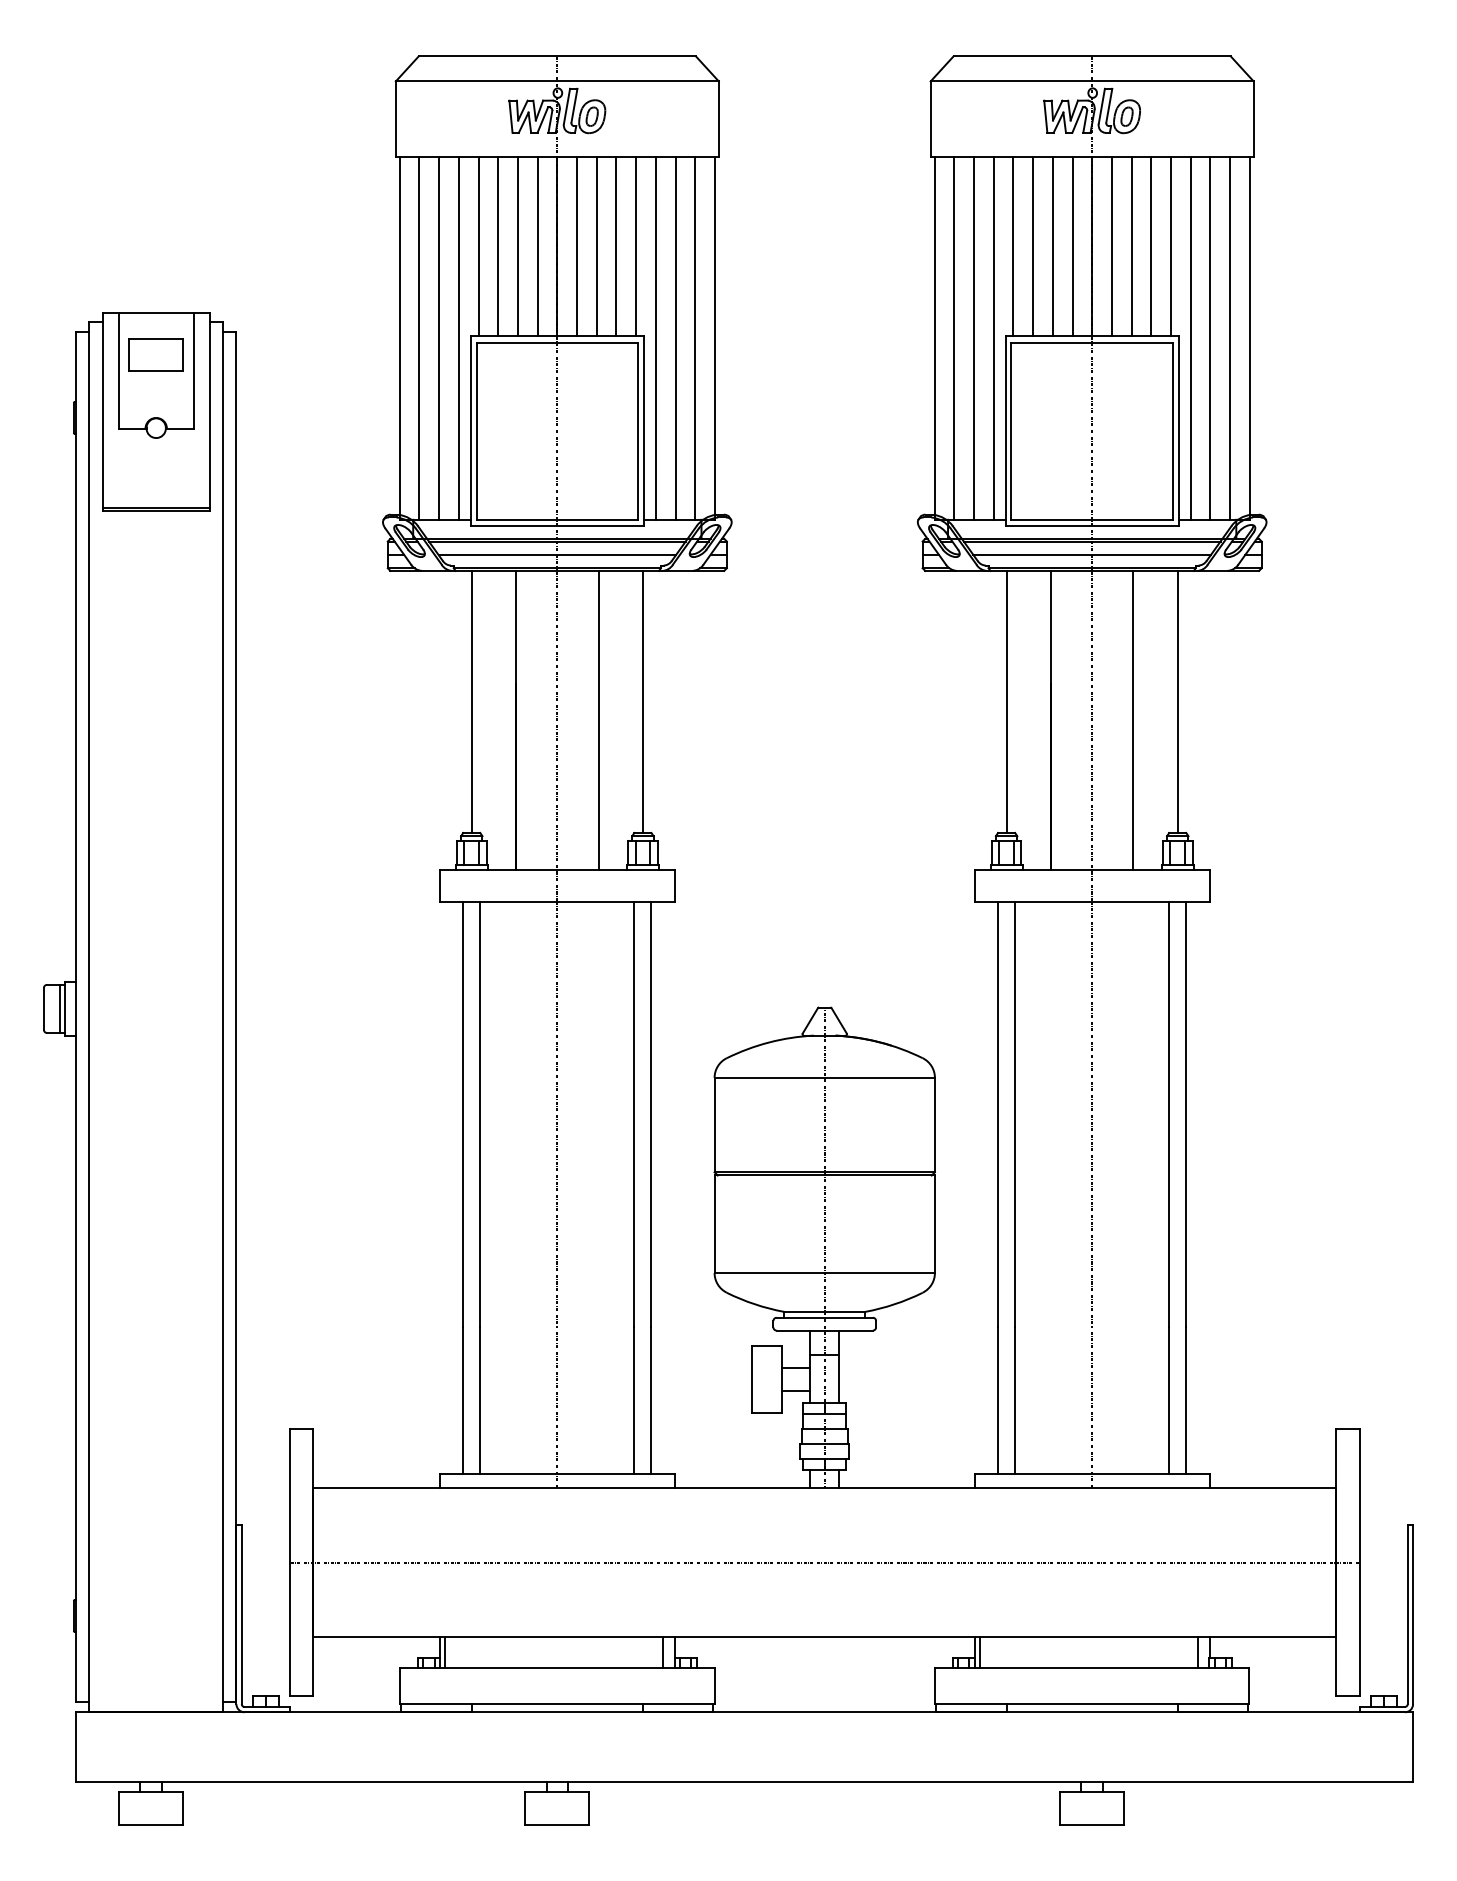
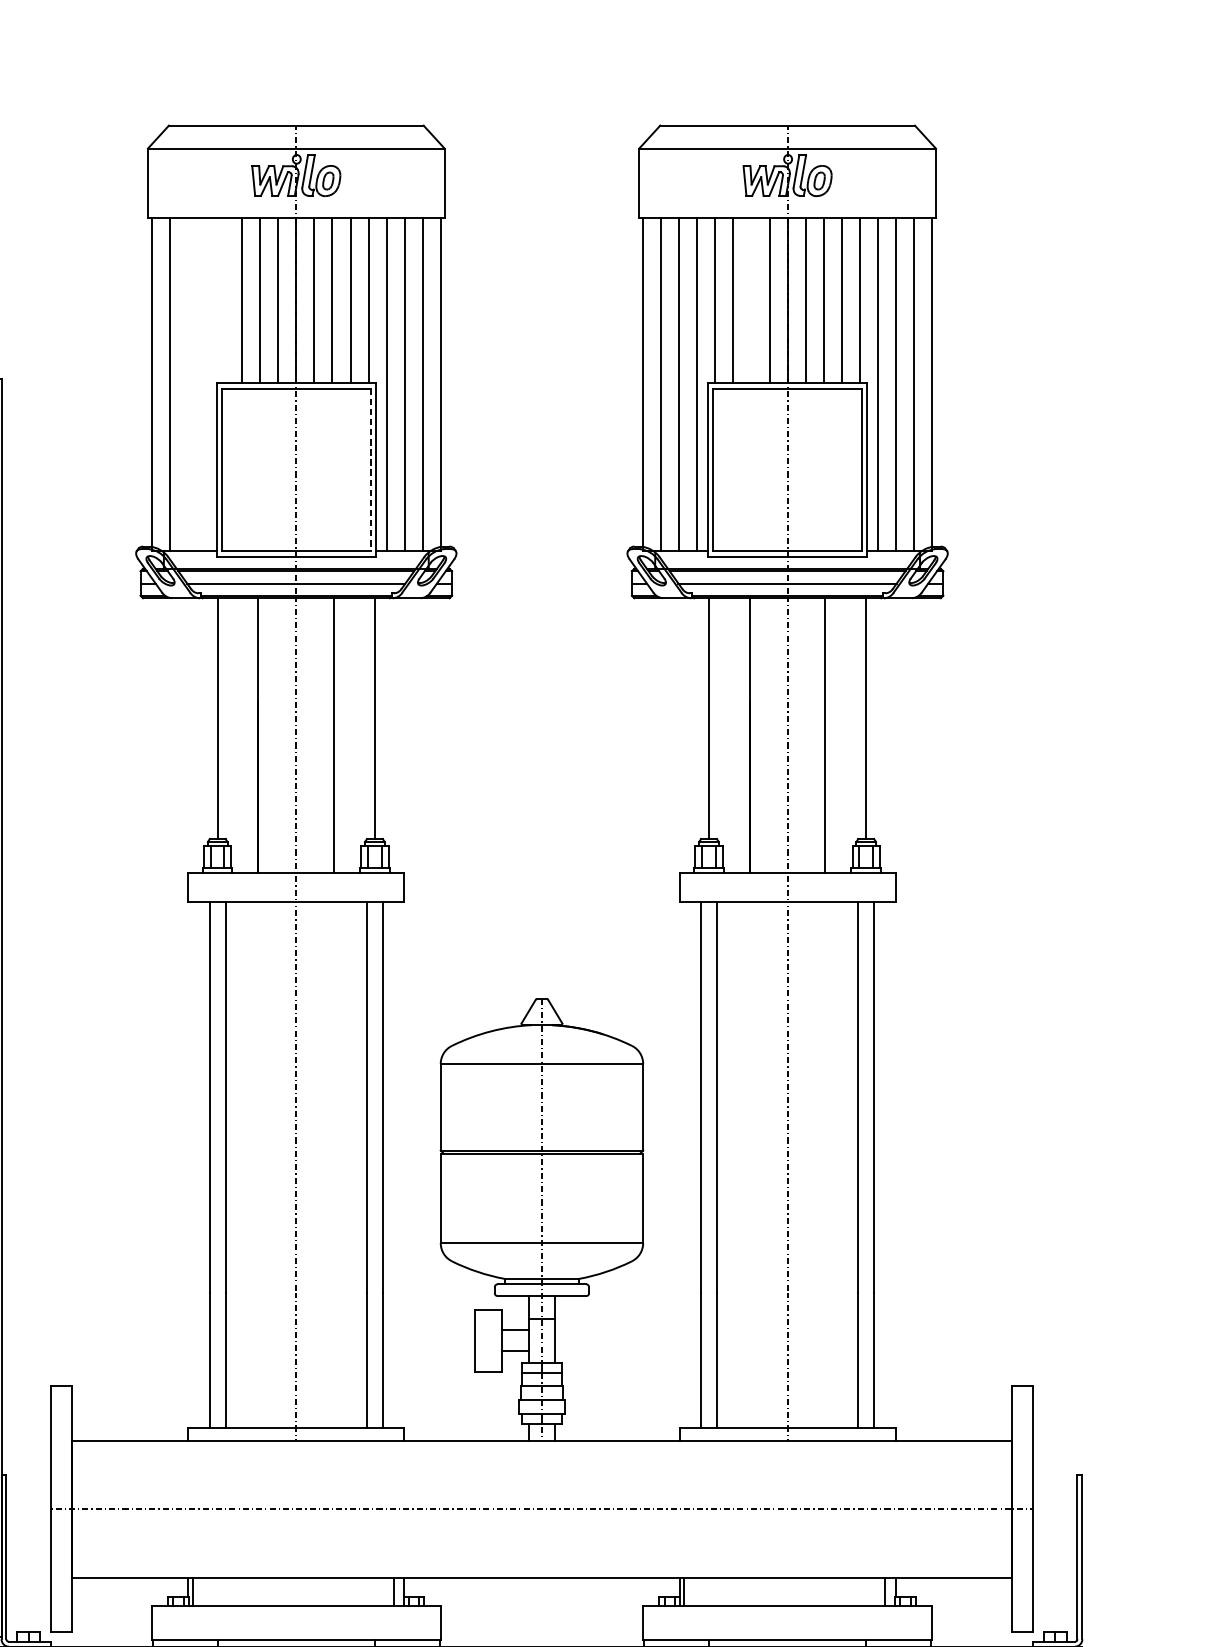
line: (478, 246) -> (223, 300), removed
line: (1052, 246) -> (751, 300), removed
line: (439, 337) -> (188, 383), removed
line: (458, 337) -> (205, 383), removed
line: (638, 431) -> (370, 470), solid -> dashed

